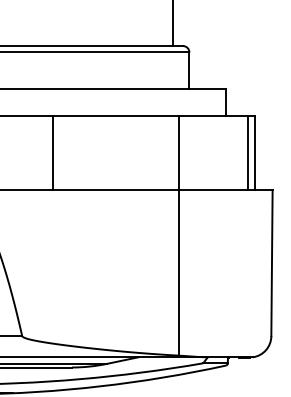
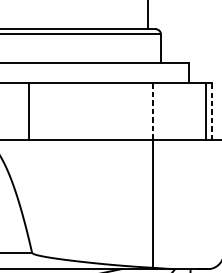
line: (255, 152) -> (211, 111), solid -> dashed
line: (52, 153) -> (29, 112), moved
line: (179, 153) -> (153, 112), solid -> dashed

